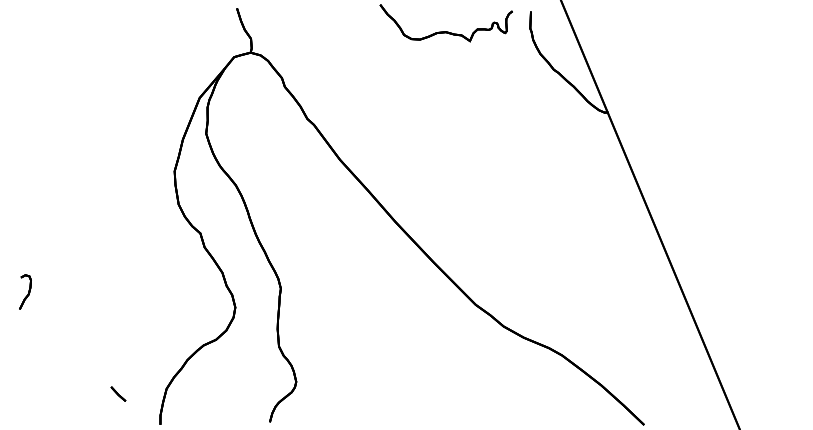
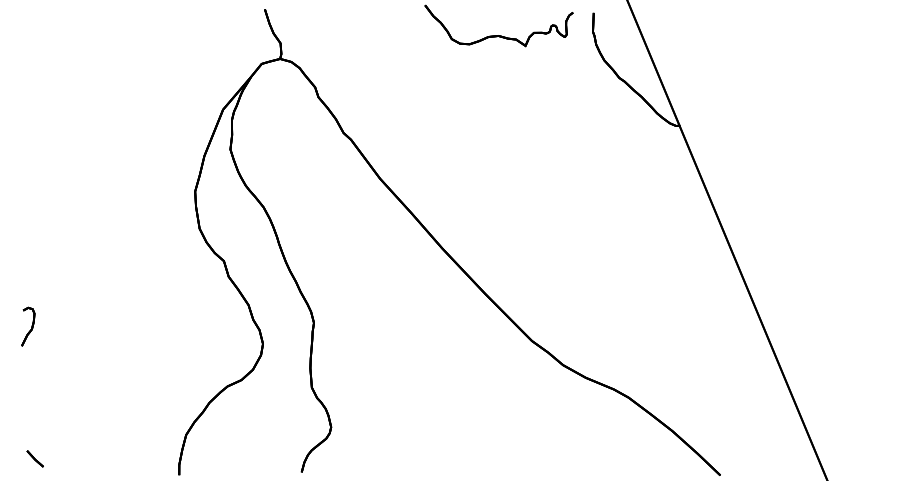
line: (117, 393) -> (34, 458), moved

